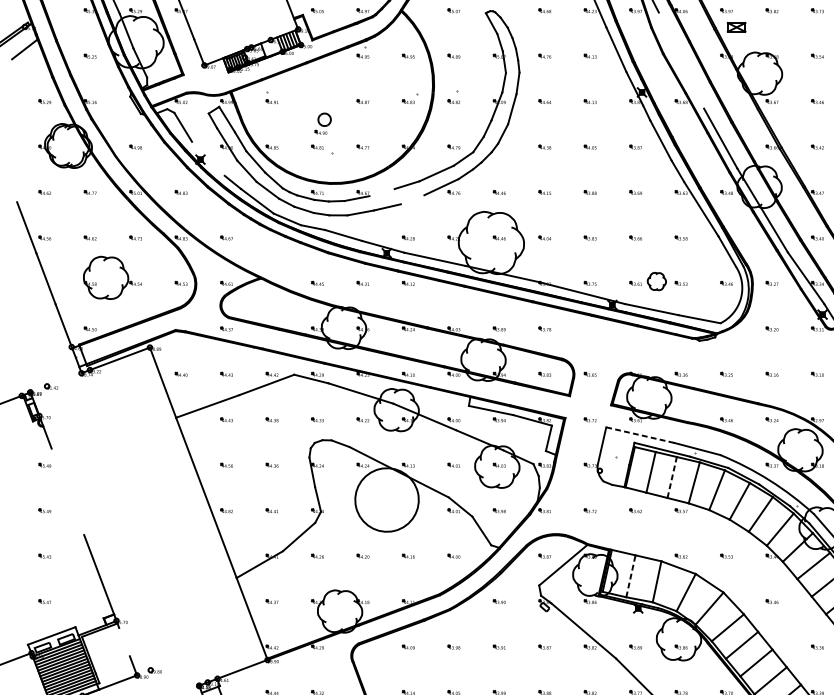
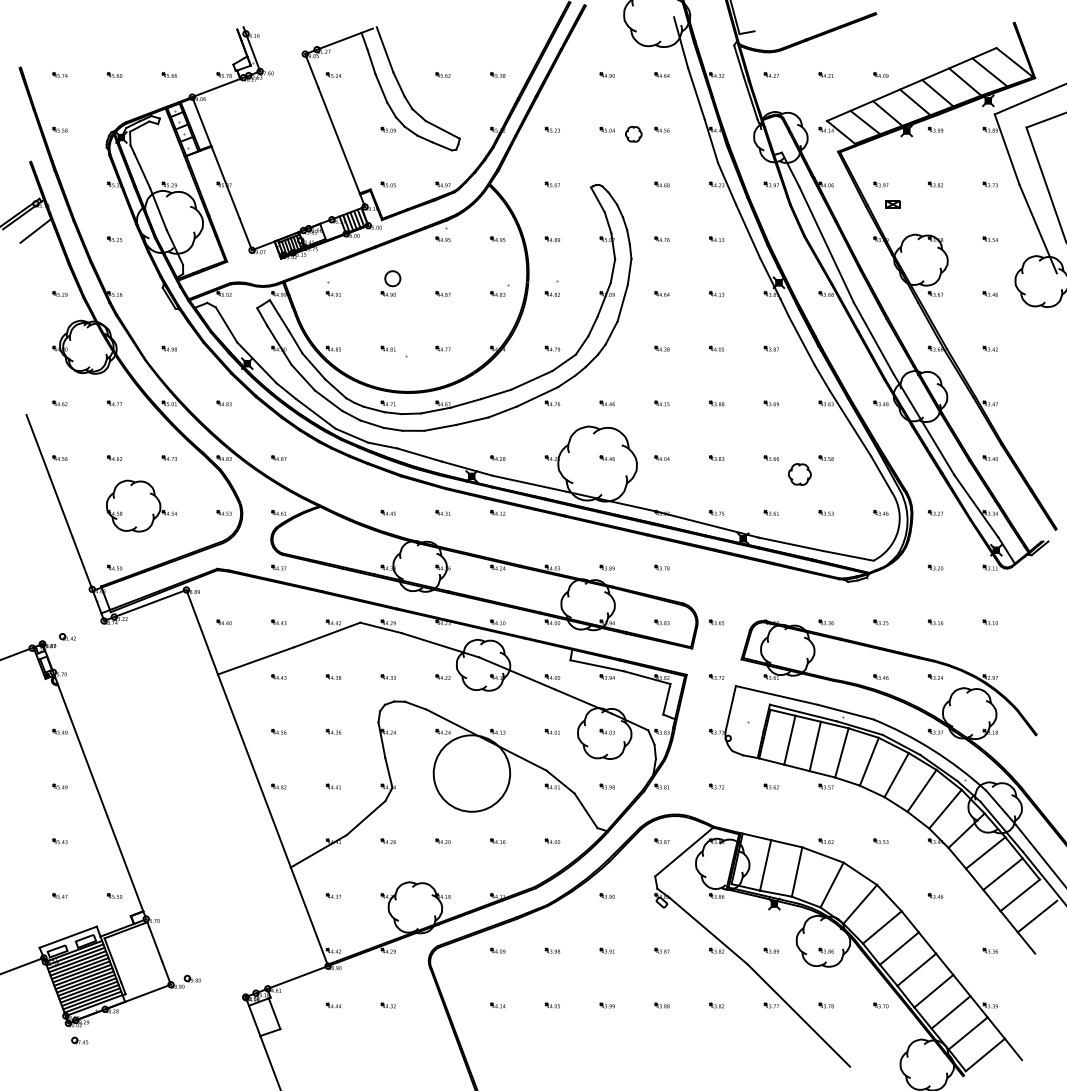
part: (736, 27) -> (892, 204), size x0.62
line: (681, 60) -> (826, 244), added
part: (322, 123) -> (390, 283), moved
line: (208, 158) -> (256, 362), added
line: (381, 192) -> (465, 403), added
line: (412, 199) -> (502, 411), added
part: (656, 281) -> (799, 474), moved
line: (640, 435) -> (777, 695), dashed -> solid
line: (672, 476) -> (815, 745), dashed -> solid
line: (67, 491) -> (87, 763), added
line: (630, 576) -> (765, 865), dashed -> solid
part: (90, 601) -> (114, 895), added
line: (124, 641) -> (155, 944), added

